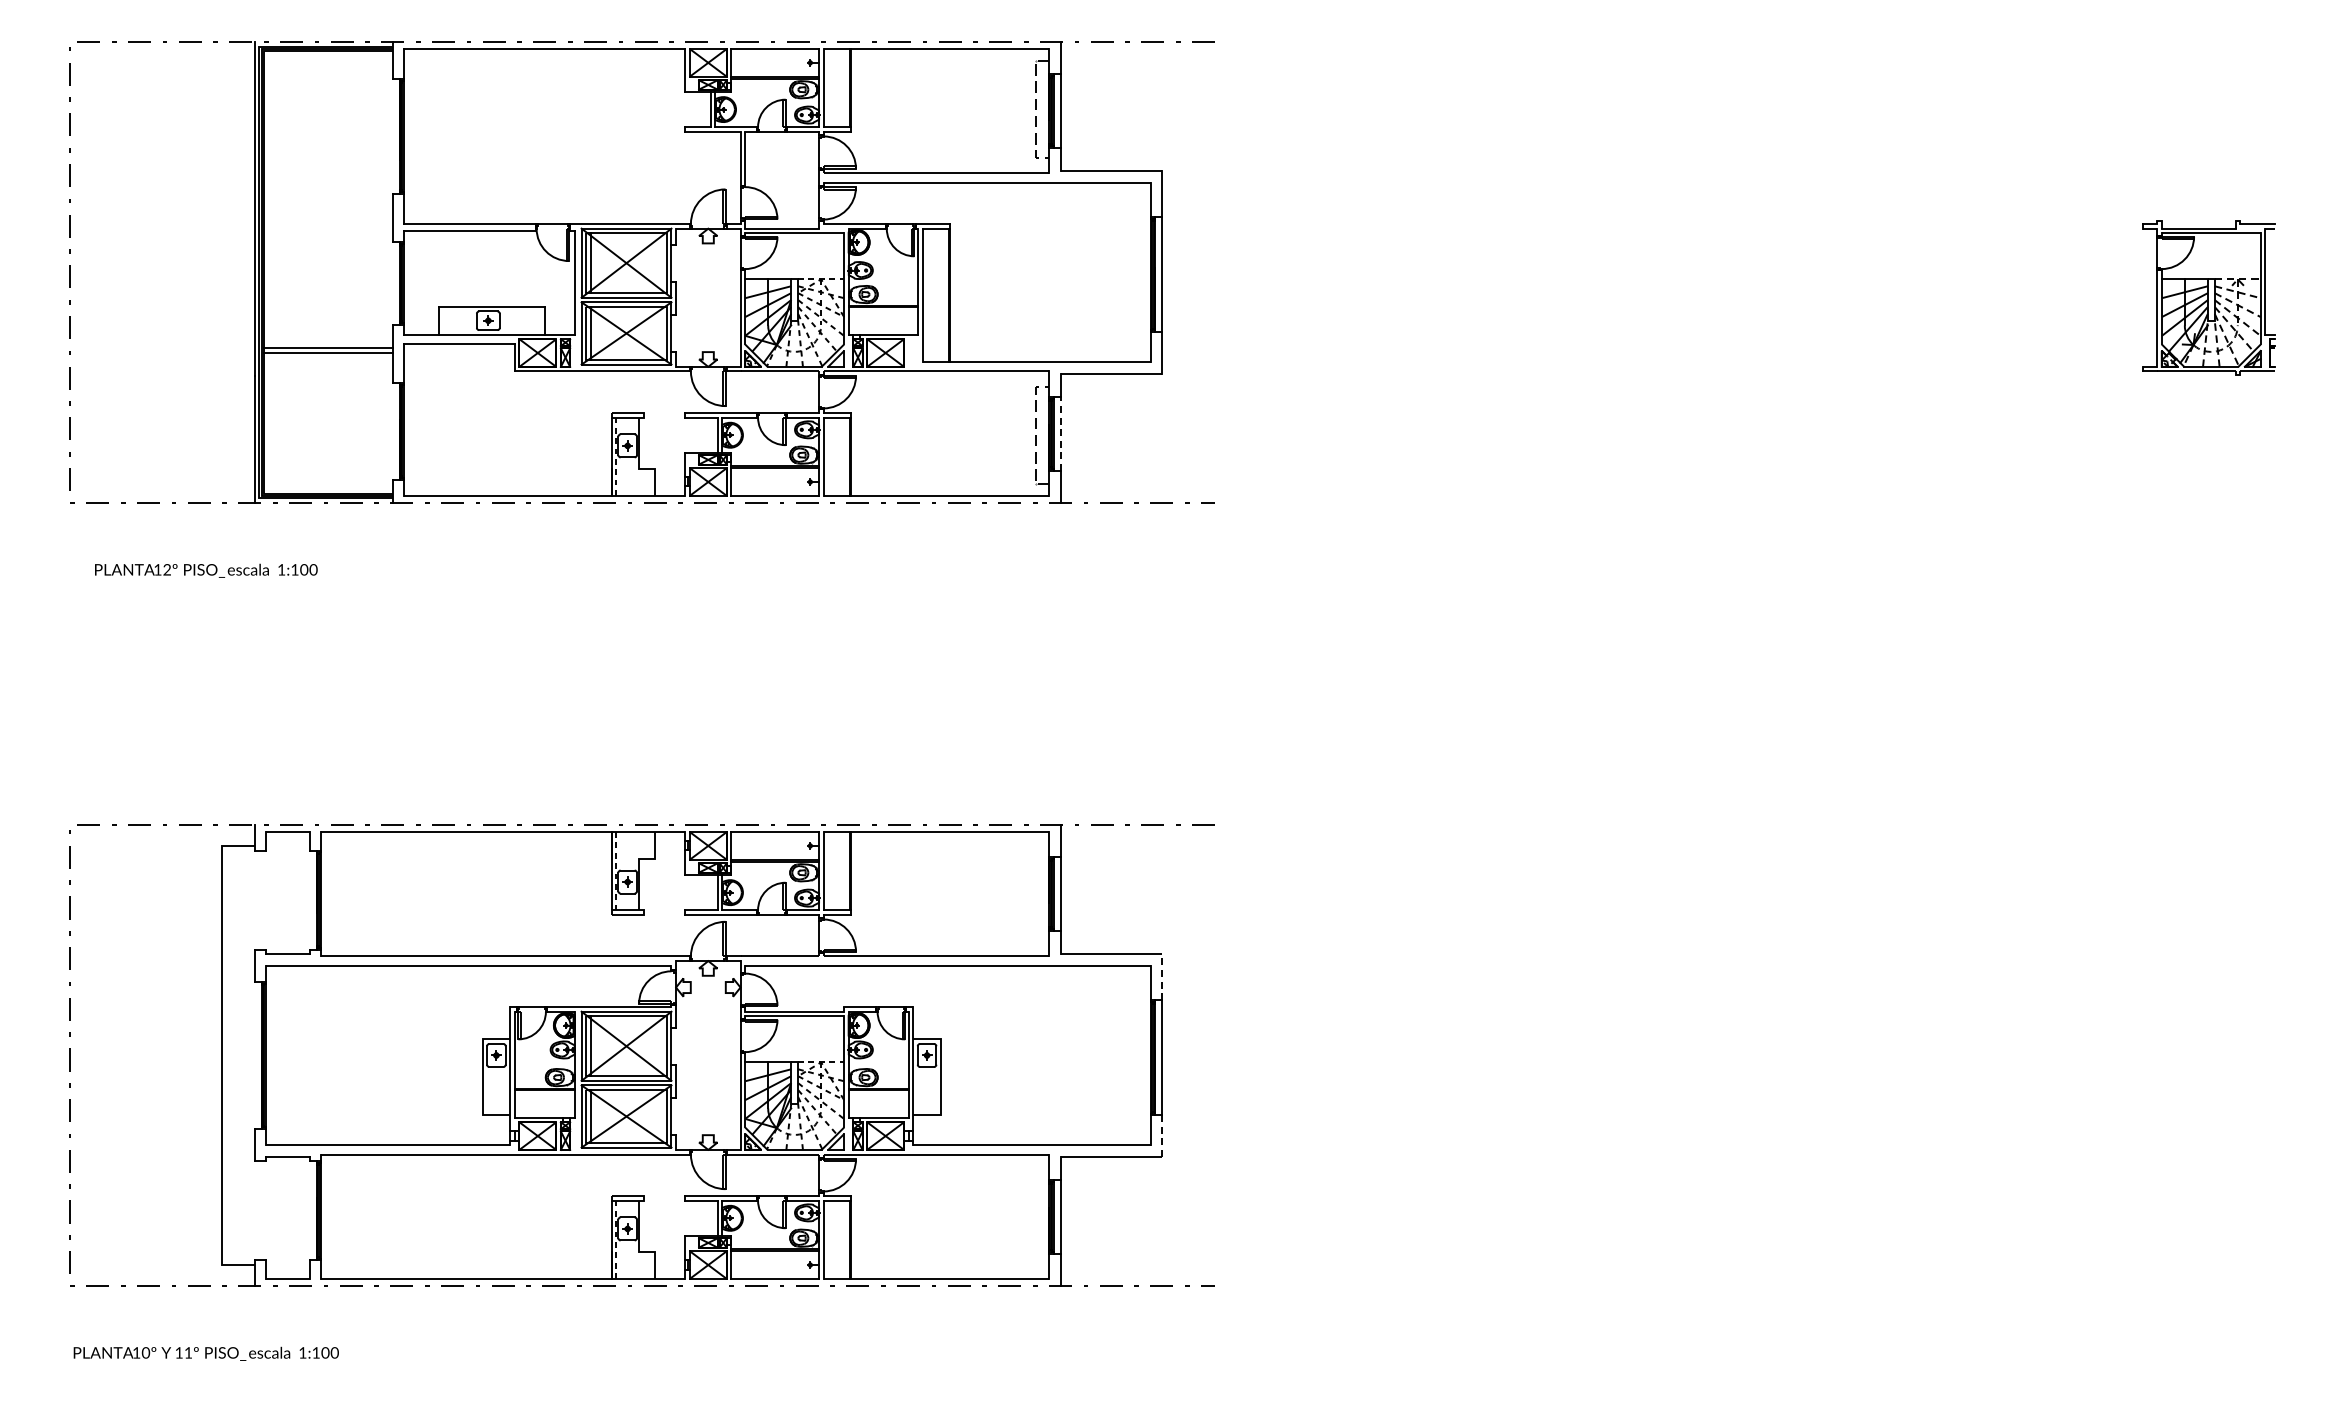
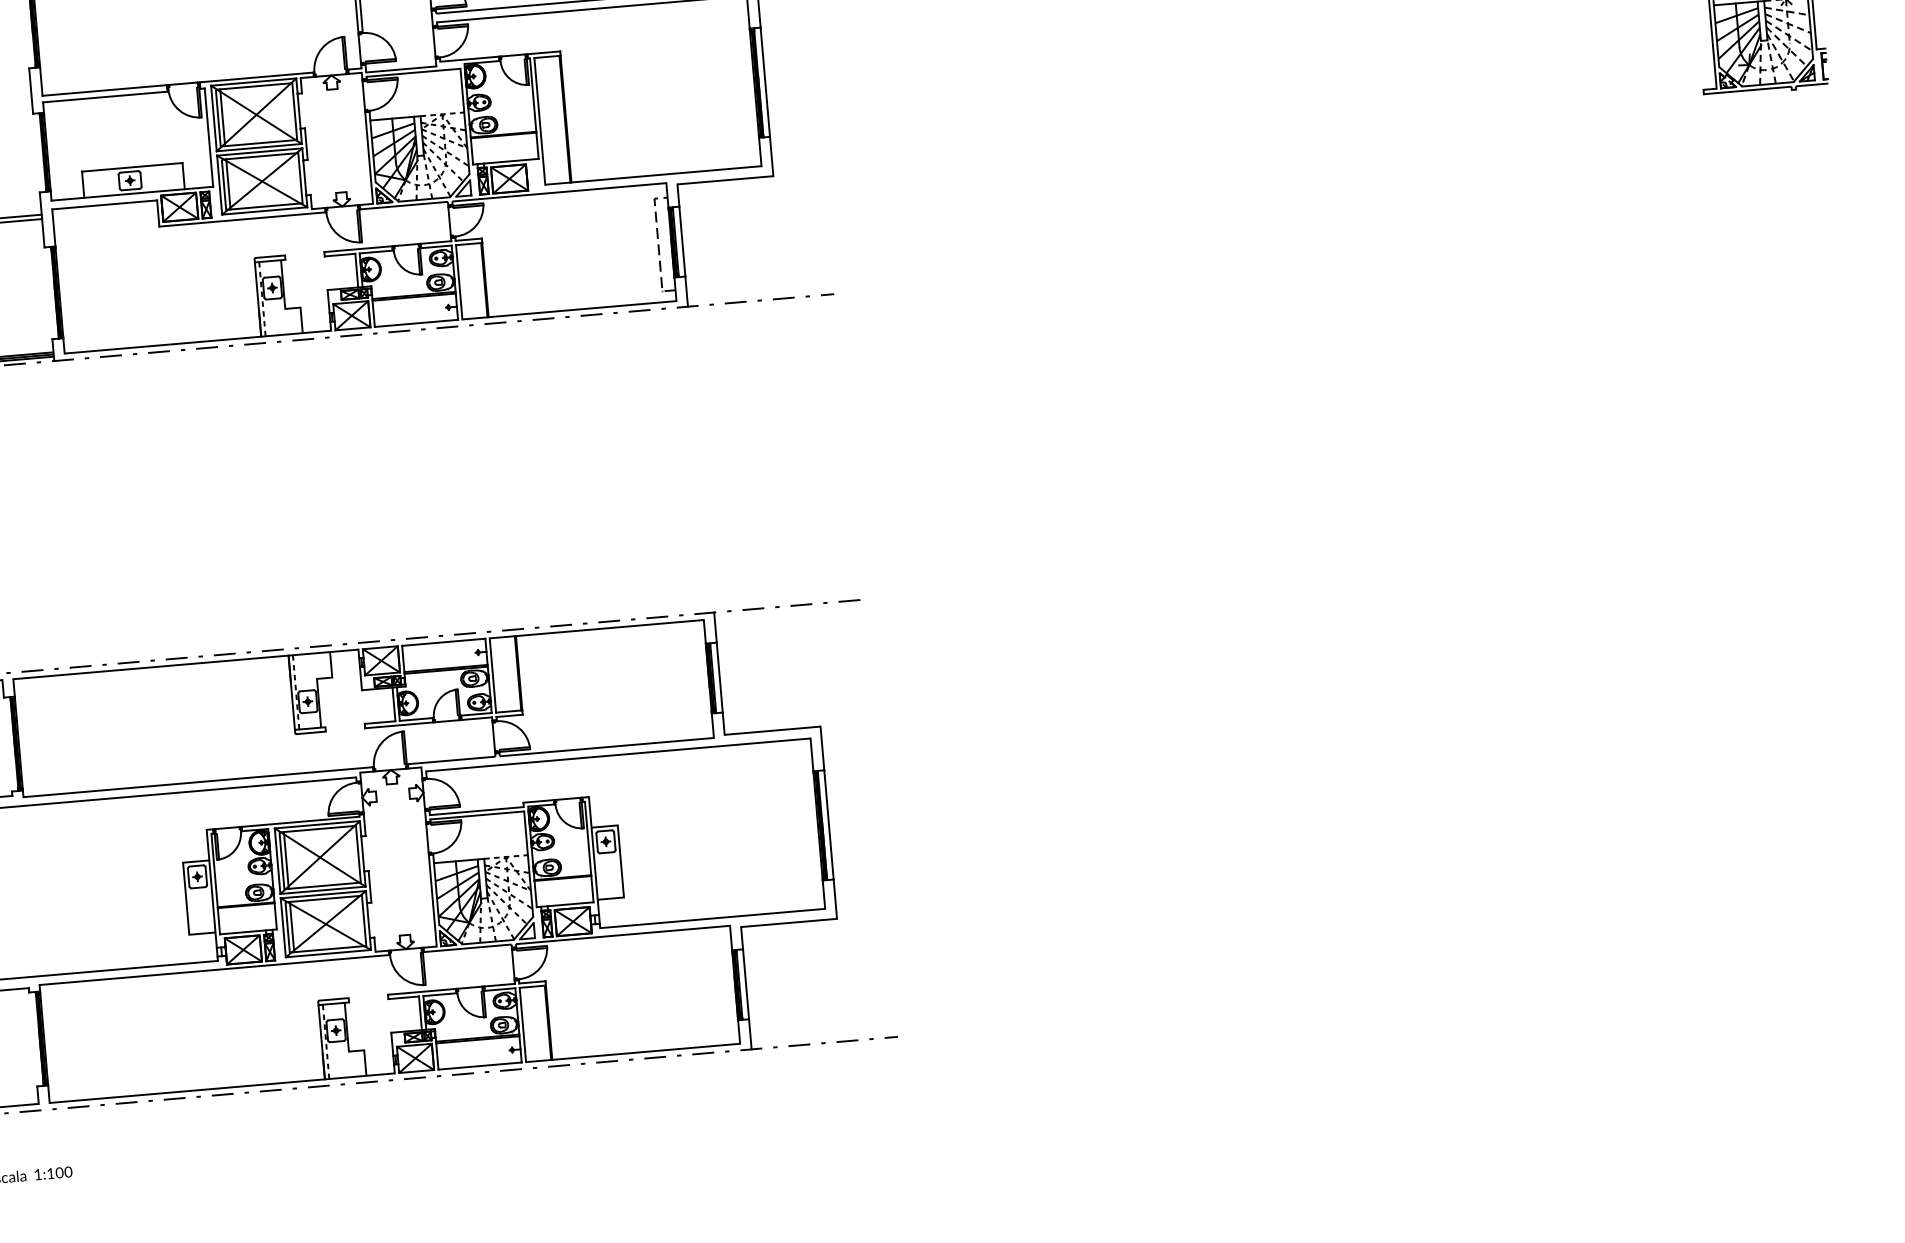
line: (1060, 434) -> (682, 242), dashed -> solid
line: (1162, 976) -> (822, 747), dashed -> solid
line: (1162, 1136) -> (835, 899), dashed -> solid

